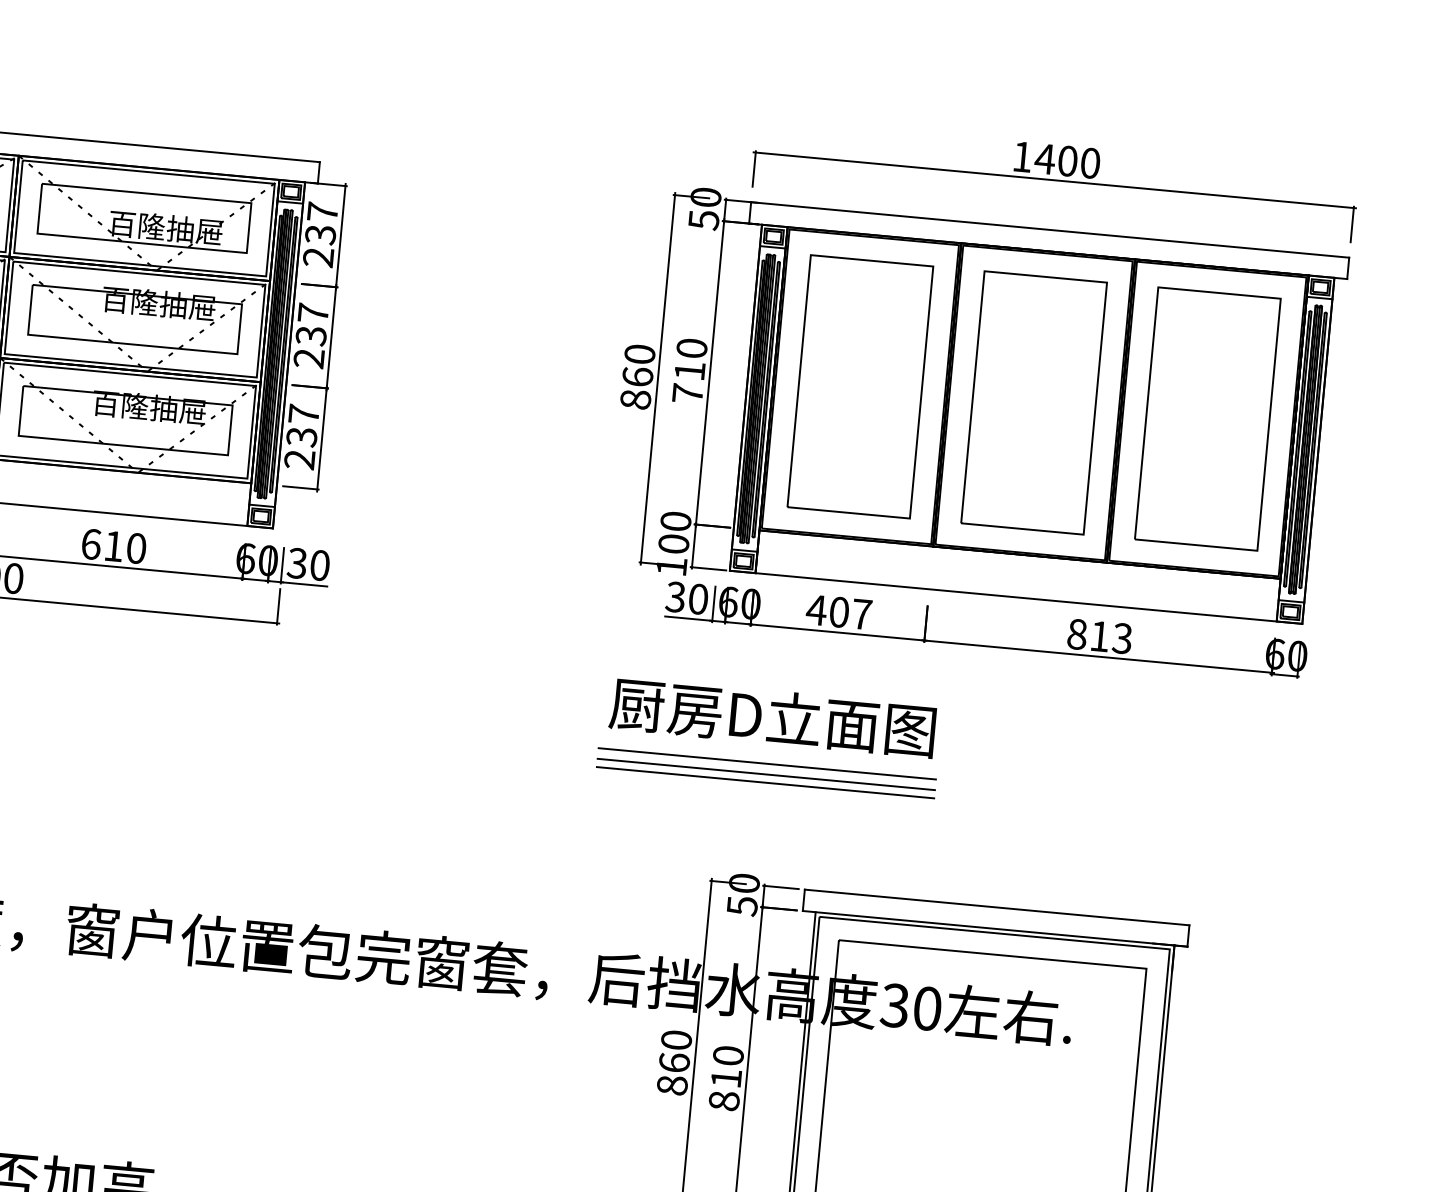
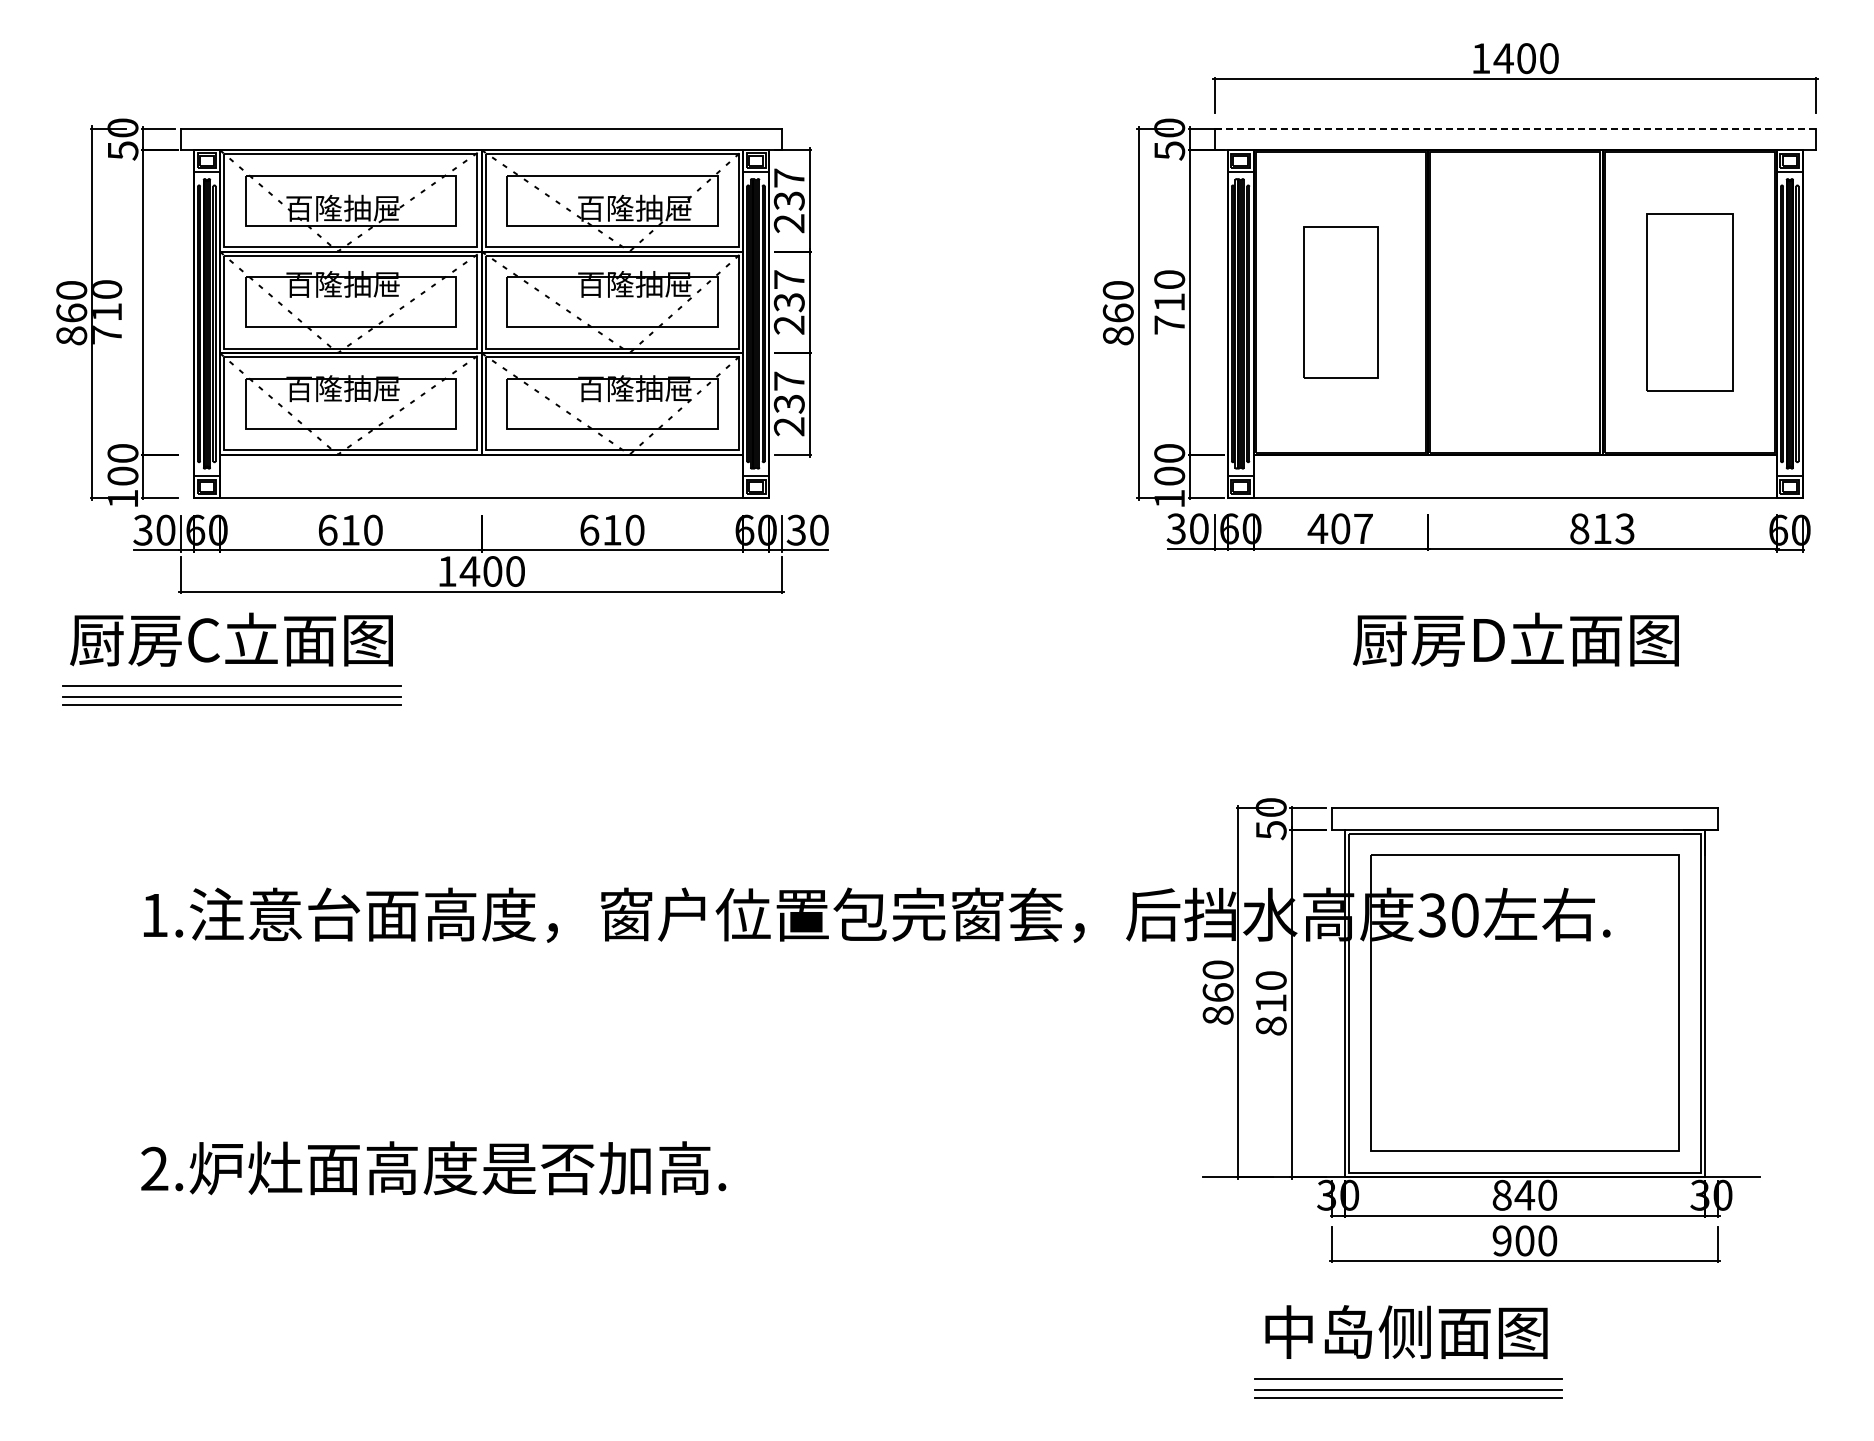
line: (1050, 229) -> (1515, 128), solid -> dashed
part: (860, 386) -> (1340, 302), size x0.6
part: (1034, 403) -> (1515, 302), removed
part: (1207, 419) -> (1689, 302), size x0.7
text: (772, 717) -> (1515, 639), moved
line: (766, 763) -> (1282, 686), removed
line: (765, 774) -> (1282, 697), removed
line: (765, 782) -> (1282, 705), removed

